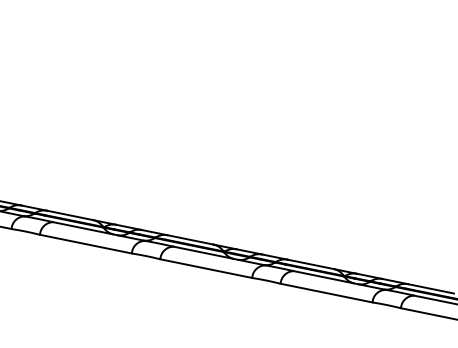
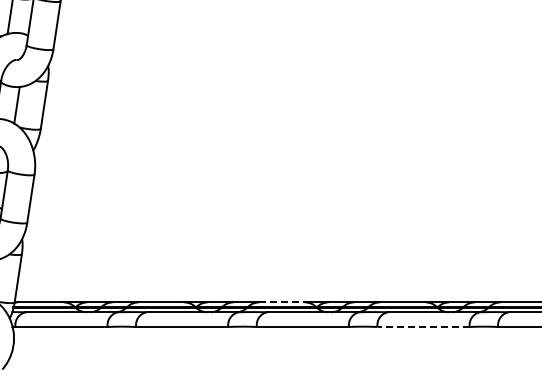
line: (190, 240) -> (282, 302), solid -> dashed
line: (326, 292) -> (423, 326), solid -> dashed

